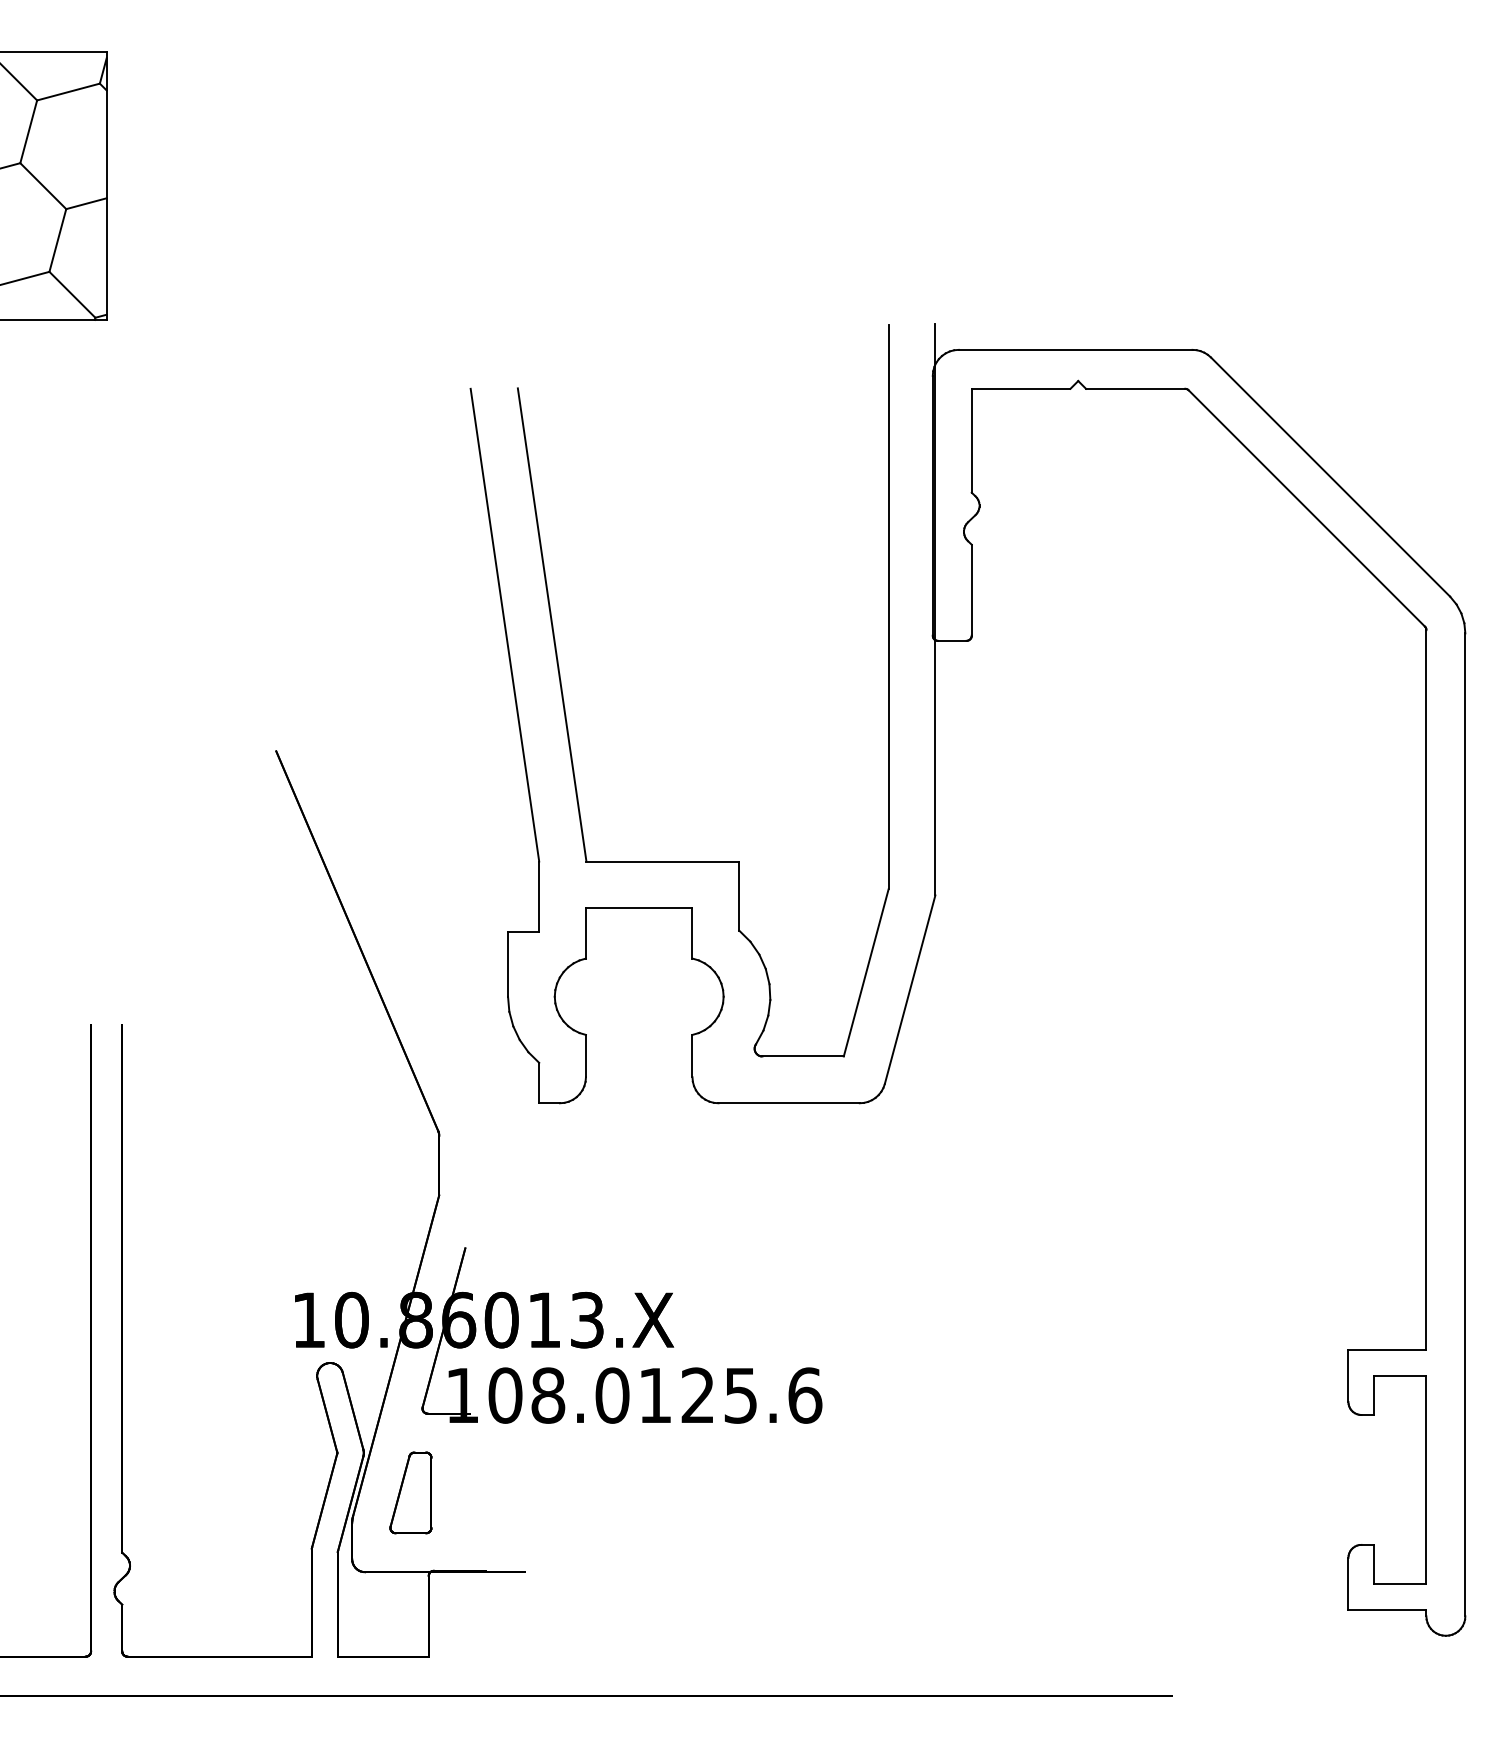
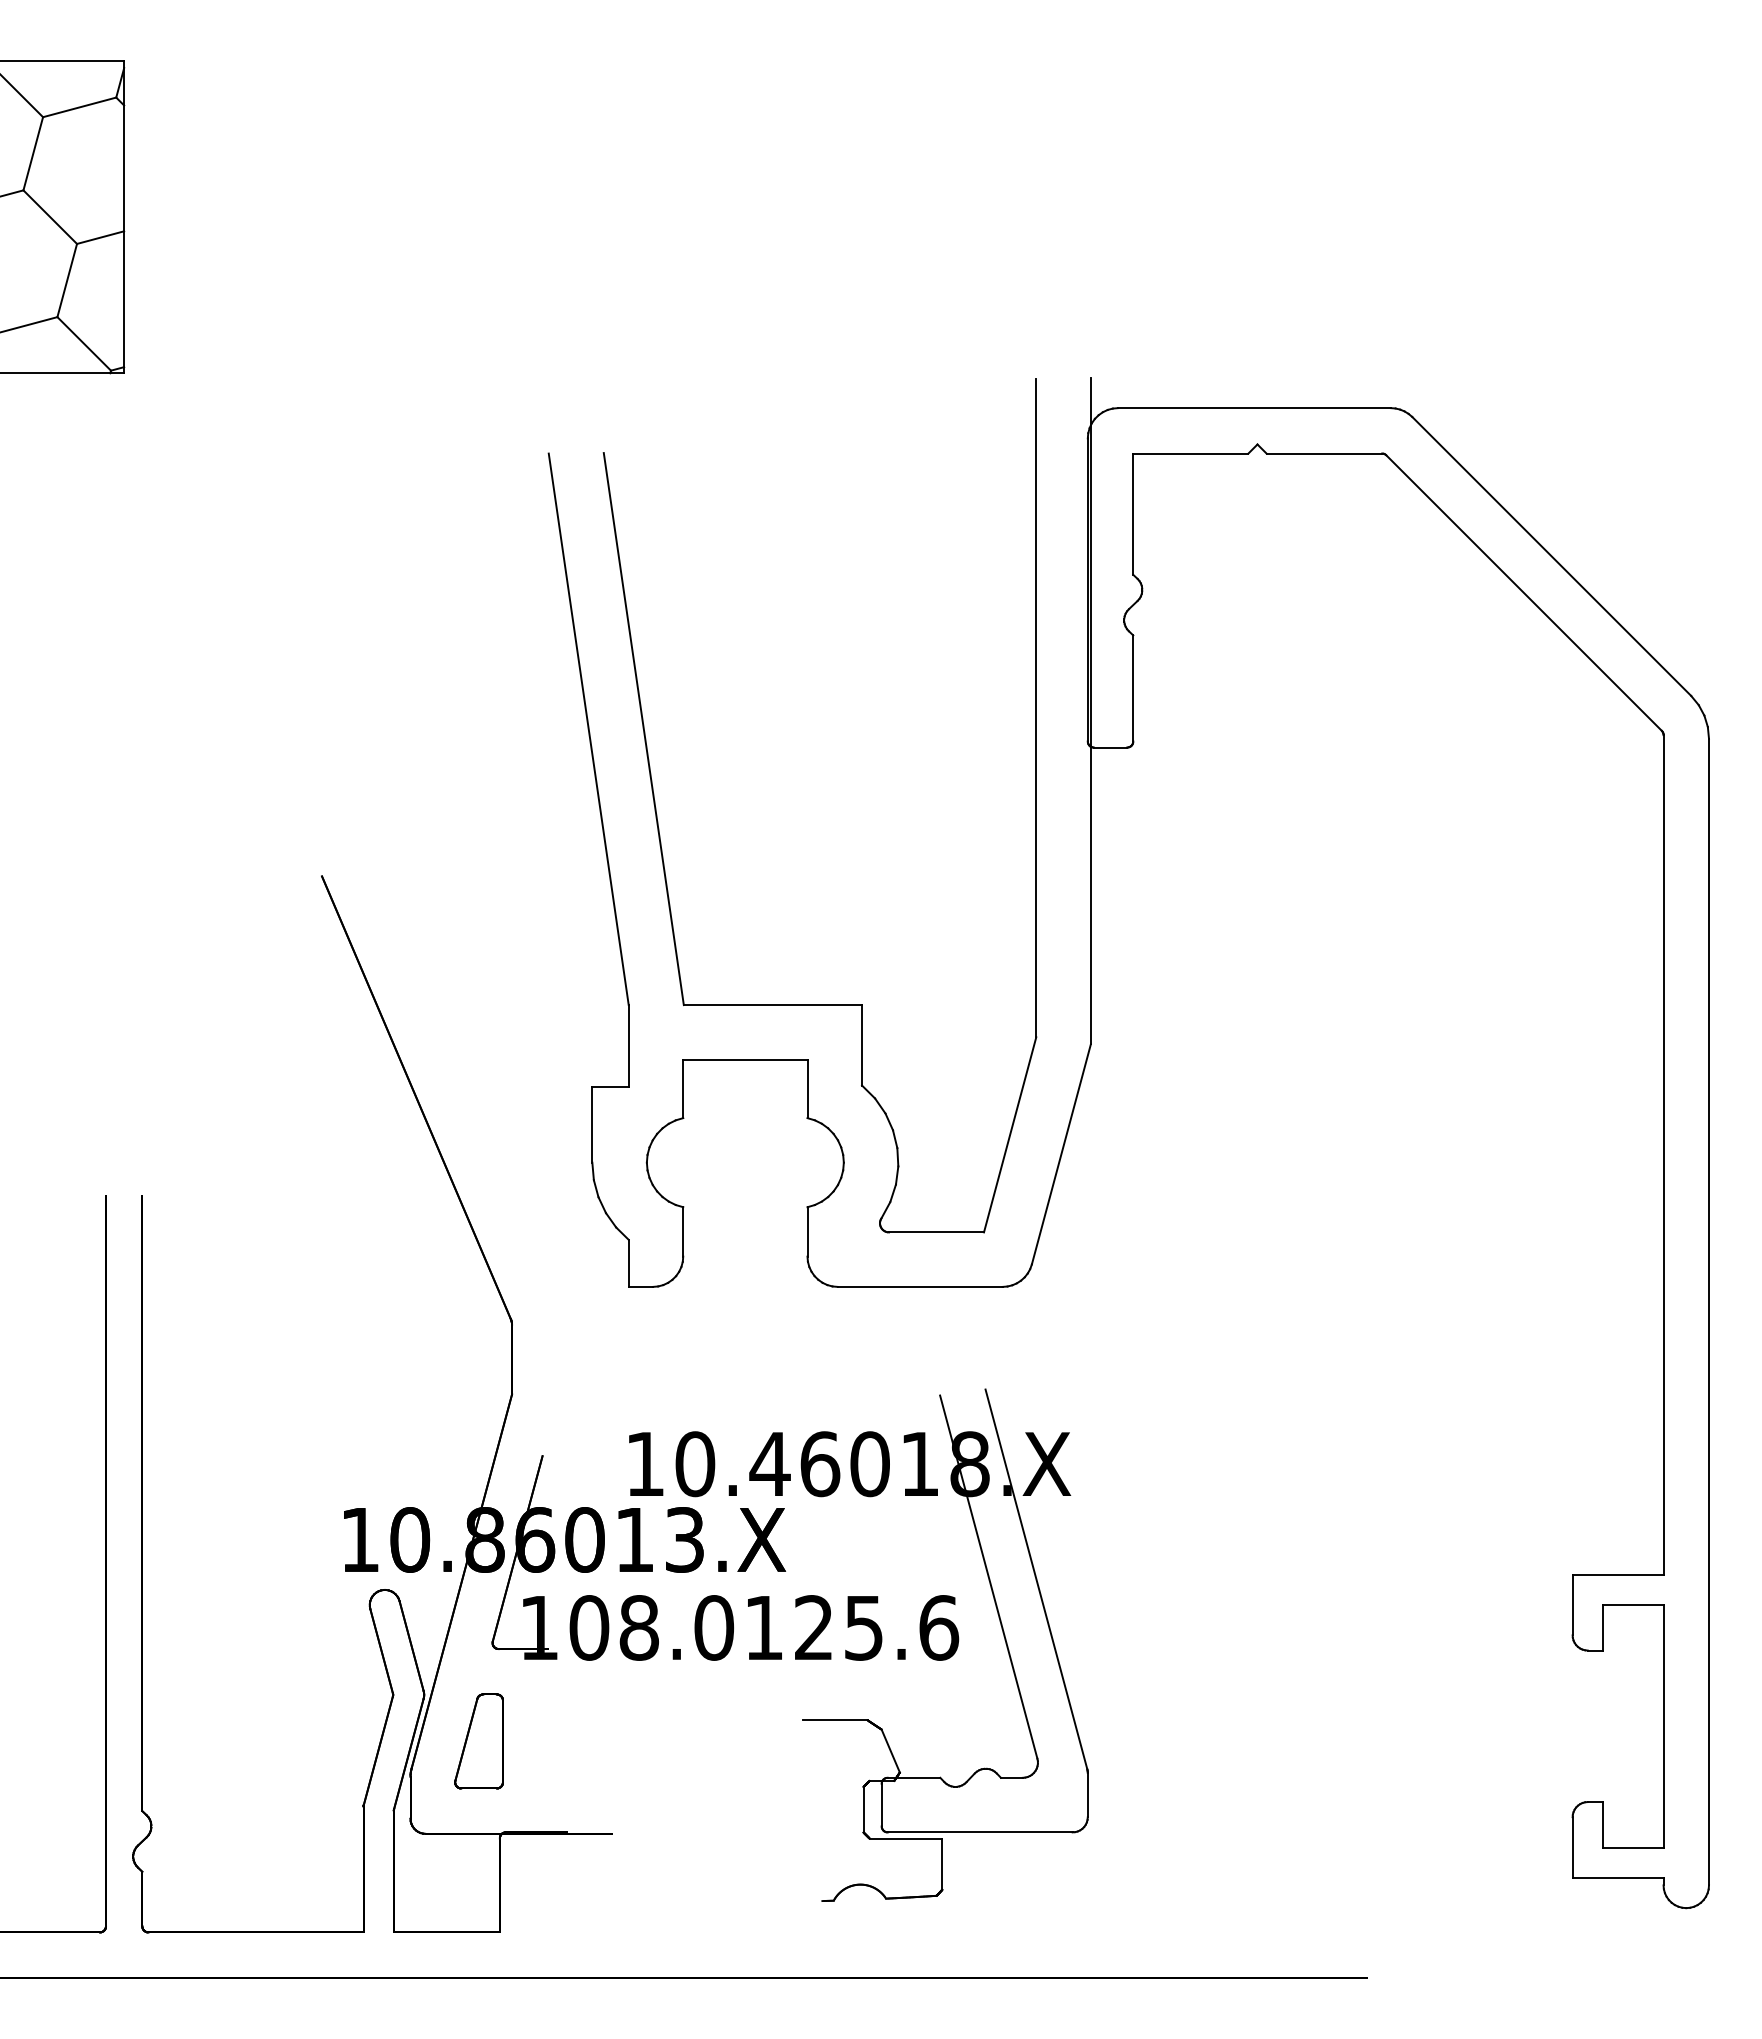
part: (736, 1474) -> (858, 1719), added

